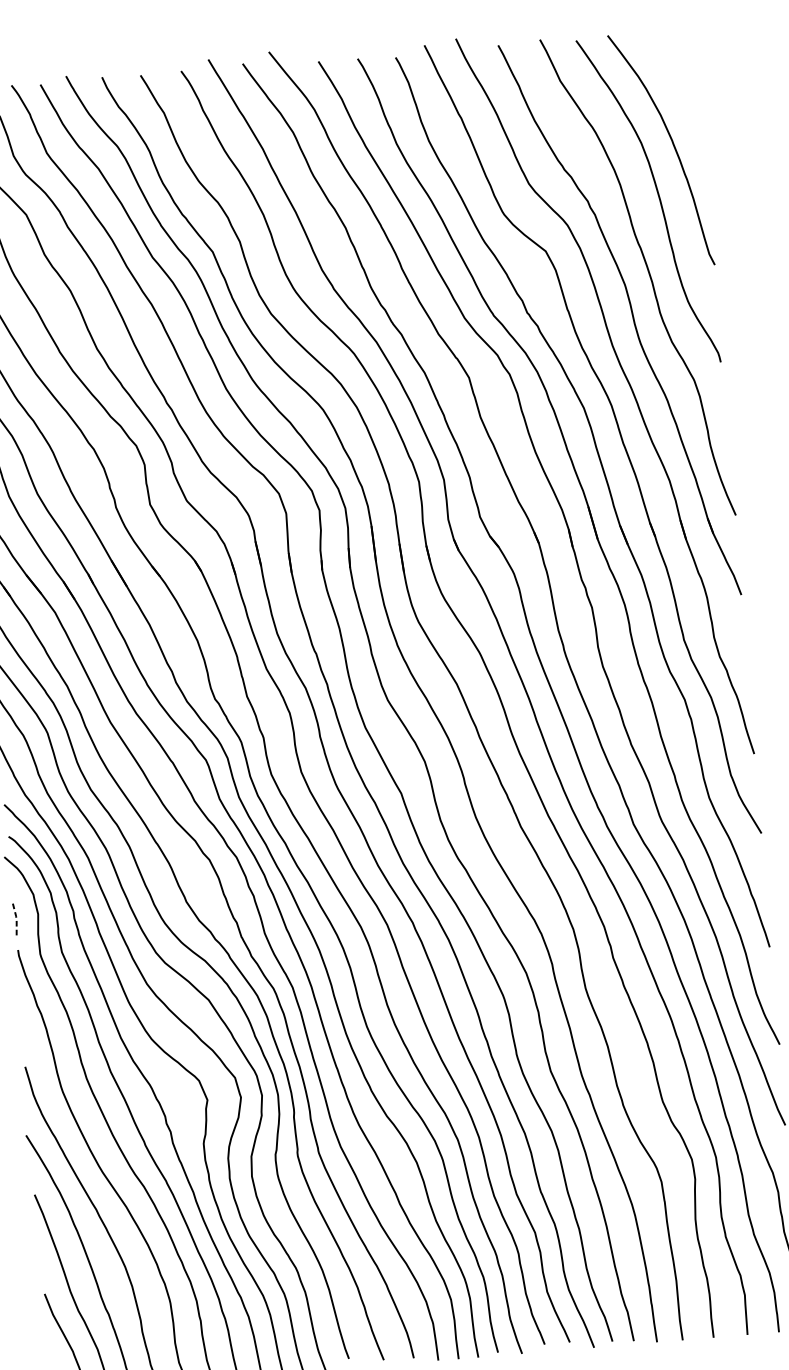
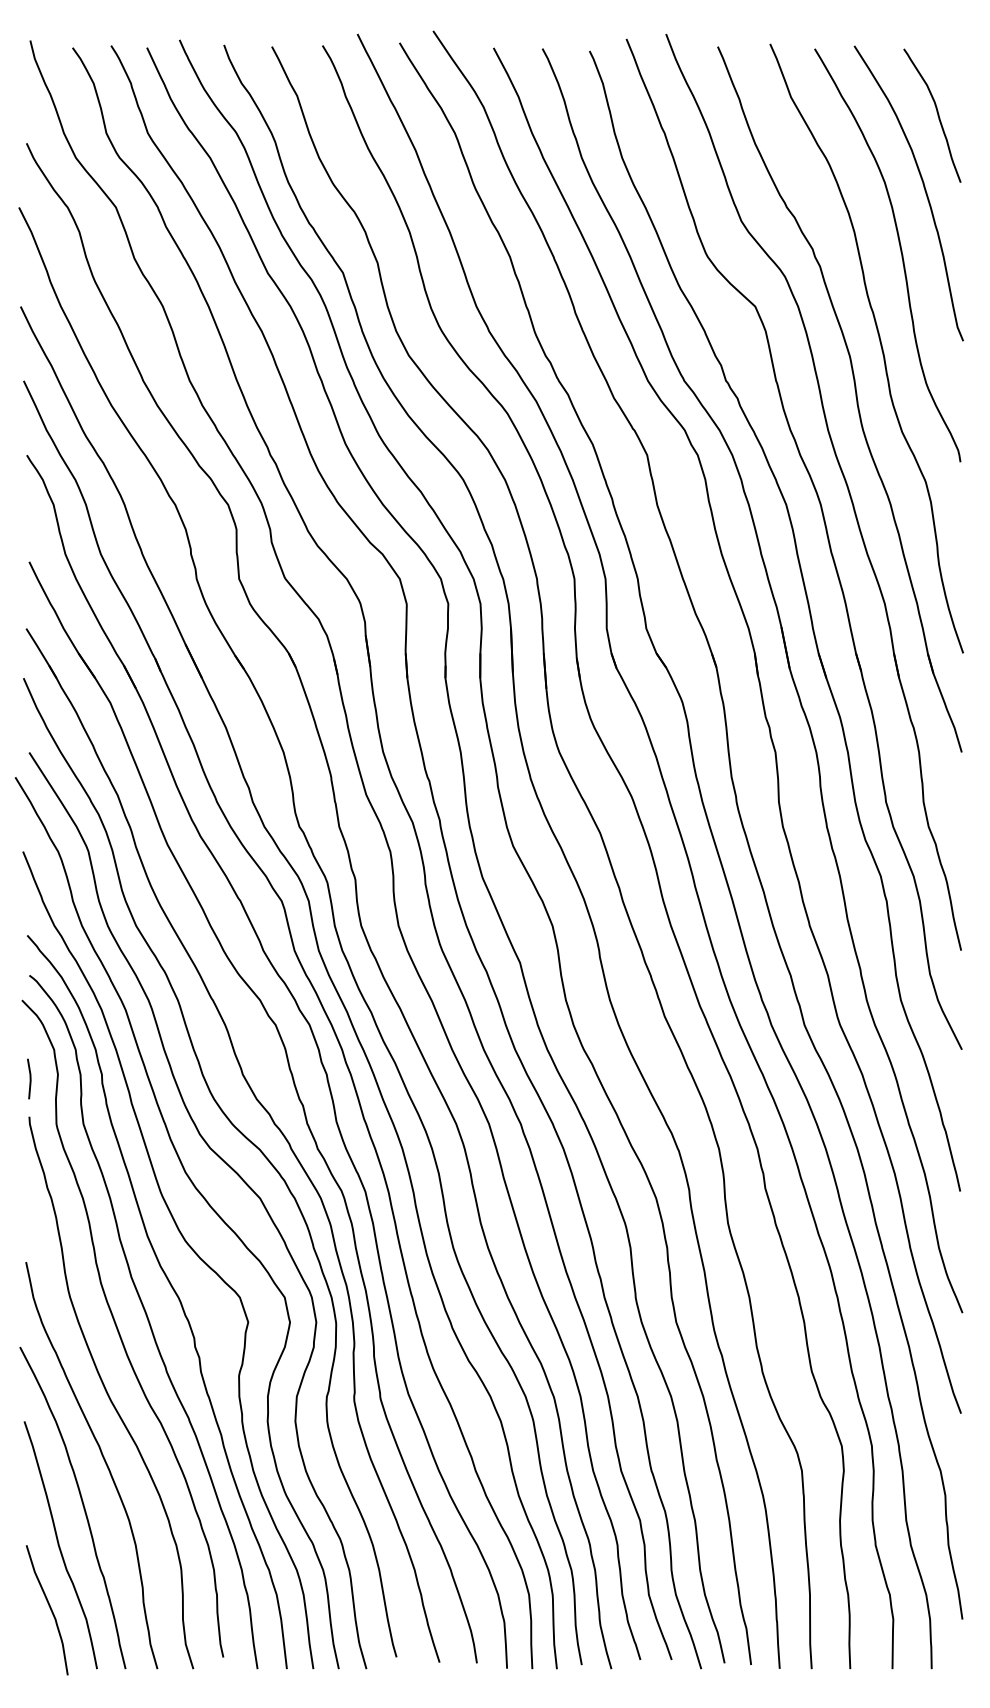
curve: (678, 83) -> (936, 112), added
line: (16, 919) -> (30, 1078), dashed -> solid

